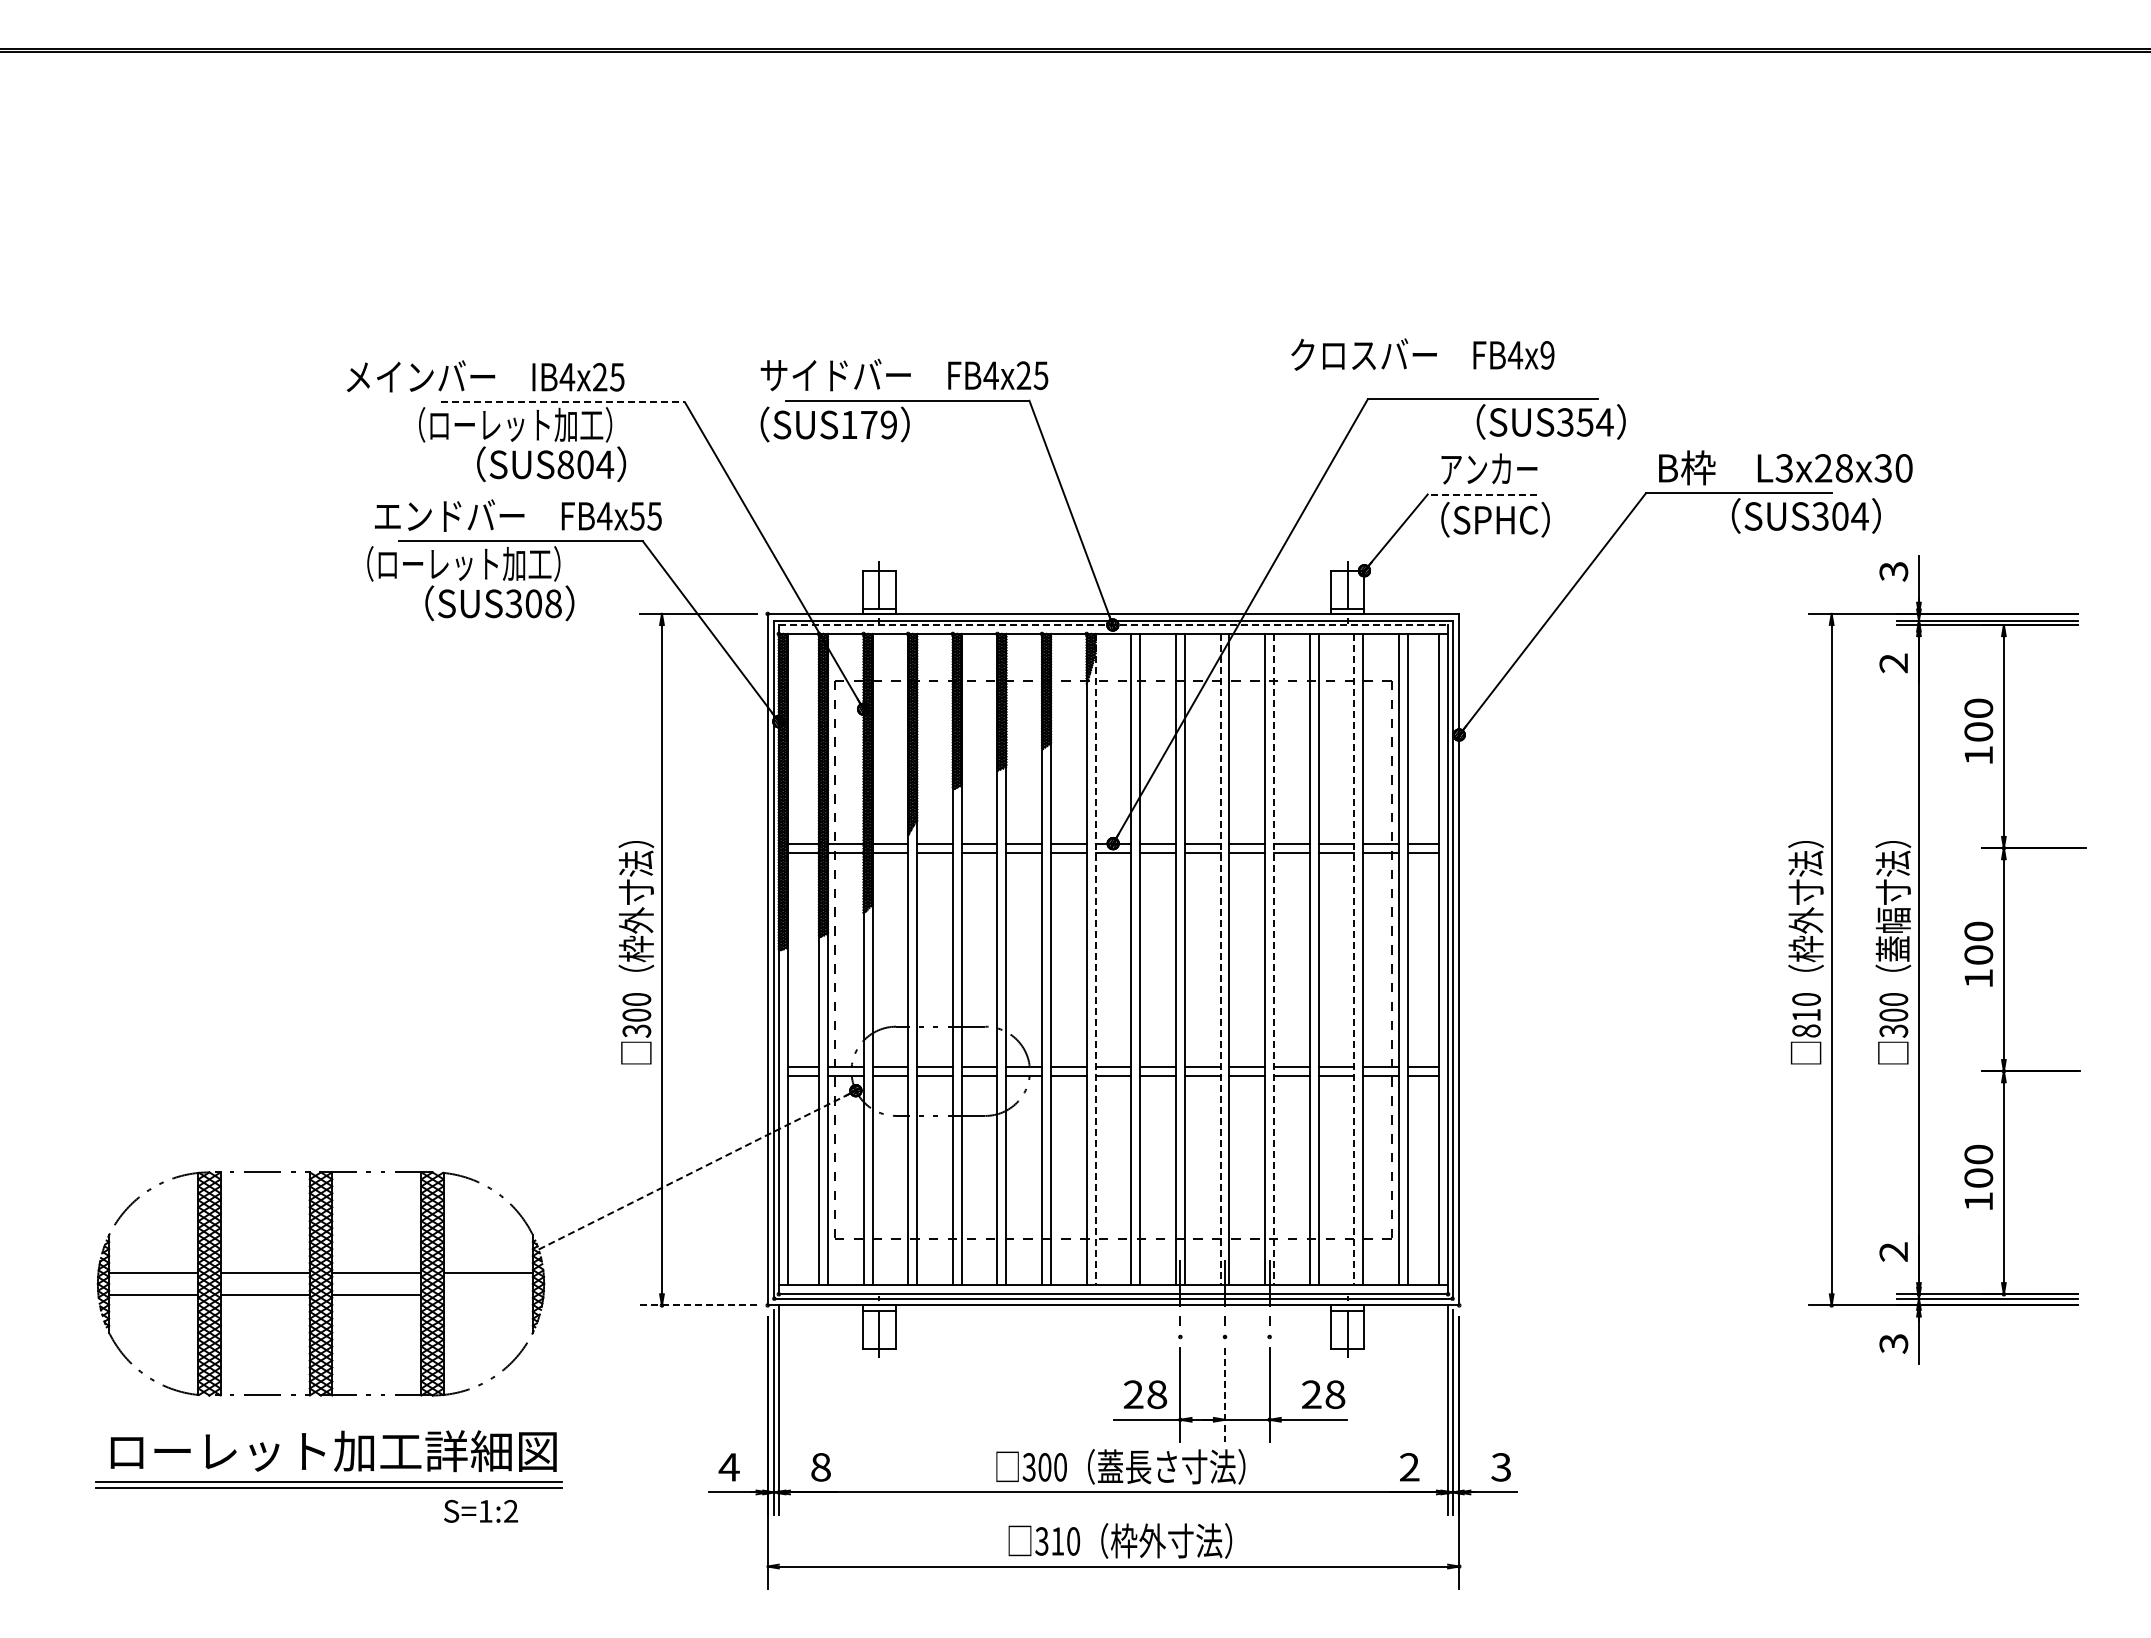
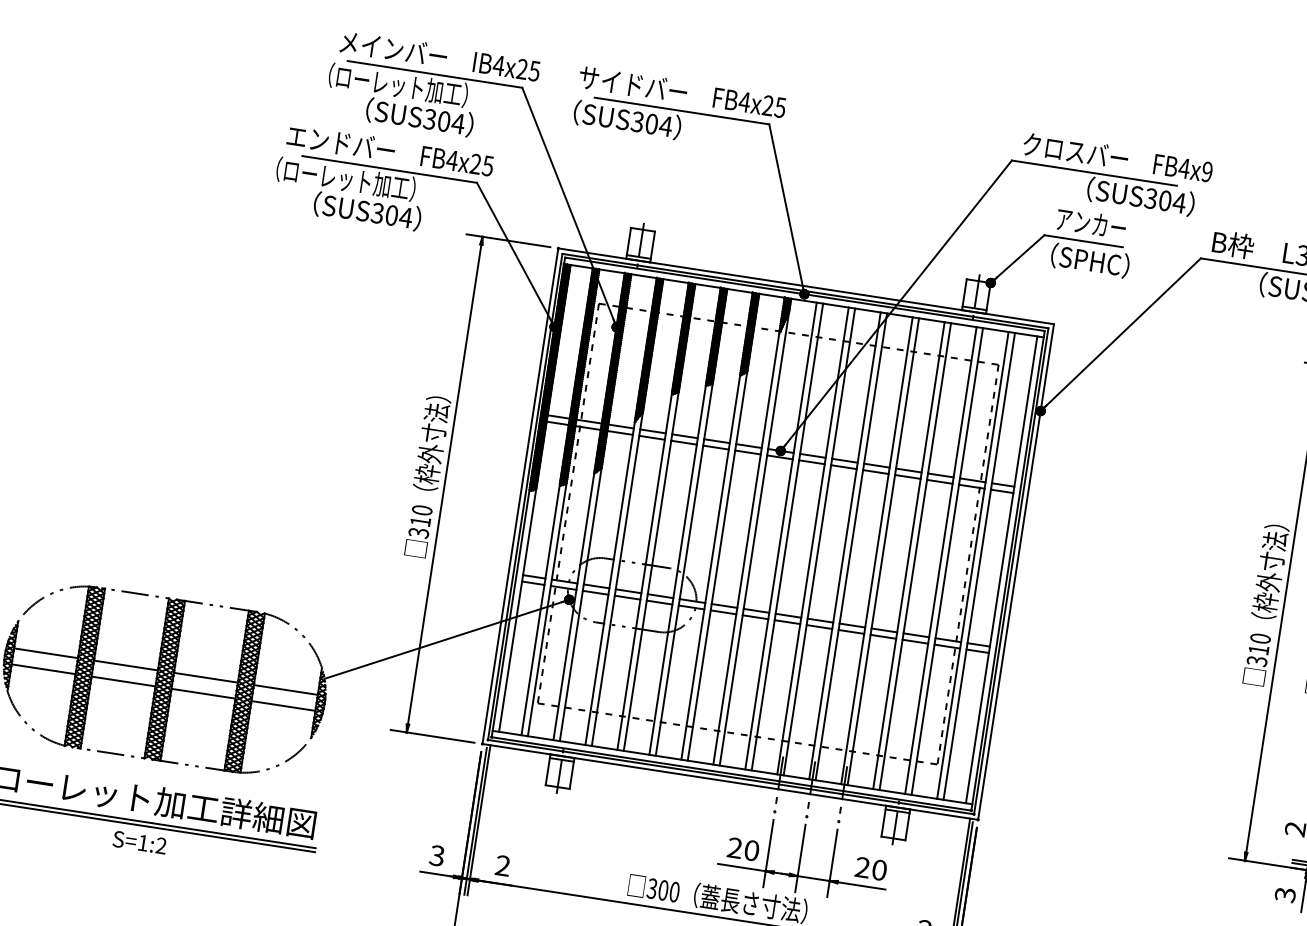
text: (1422, 354) -> (1117, 157), moved
text: (485, 376) -> (440, 56), moved
line: (563, 402) -> (435, 74), dashed -> solid
text: (1584, 422) -> (1164, 200), SUS354 -> SUS304
text: (868, 424) -> (651, 123), SUS179 -> SUS304
text: (565, 464) -> (429, 119), SUS804 -> SUS304
line: (1482, 494) -> (1083, 241), dashed -> solid
text: (637, 516) -> (475, 164), FB4x55 -> FB4x25
text: (553, 603) -> (405, 217), SUS308 -> SUS304
line: (1113, 625) -> (804, 294), dashed -> solid
line: (1095, 959) -> (755, 532), dashed -> solid
line: (1220, 959) -> (844, 545), dashed -> solid
line: (1274, 959) -> (883, 551), dashed -> solid
line: (1354, 959) -> (940, 560), dashed -> solid
text: (636, 1014) -> (420, 521), 300 -> 310
text: (1806, 1030) -> (1257, 660), 810 -> 310
line: (696, 1170) -> (446, 639), dashed -> solid
line: (487, 1295) -> (282, 706), added
line: (697, 1305) -> (432, 736), dashed -> solid
text: (1157, 1394) -> (752, 850), 28 -> 20
text: (1335, 1394) -> (879, 870), 28 -> 20
line: (1225, 1395) -> (800, 858), dashed -> solid
text: (728, 1467) -> (436, 855), 4 -> 3
text: (820, 1467) -> (502, 865), 8 -> 2
text: (481, 1510) -> (140, 842), moved

